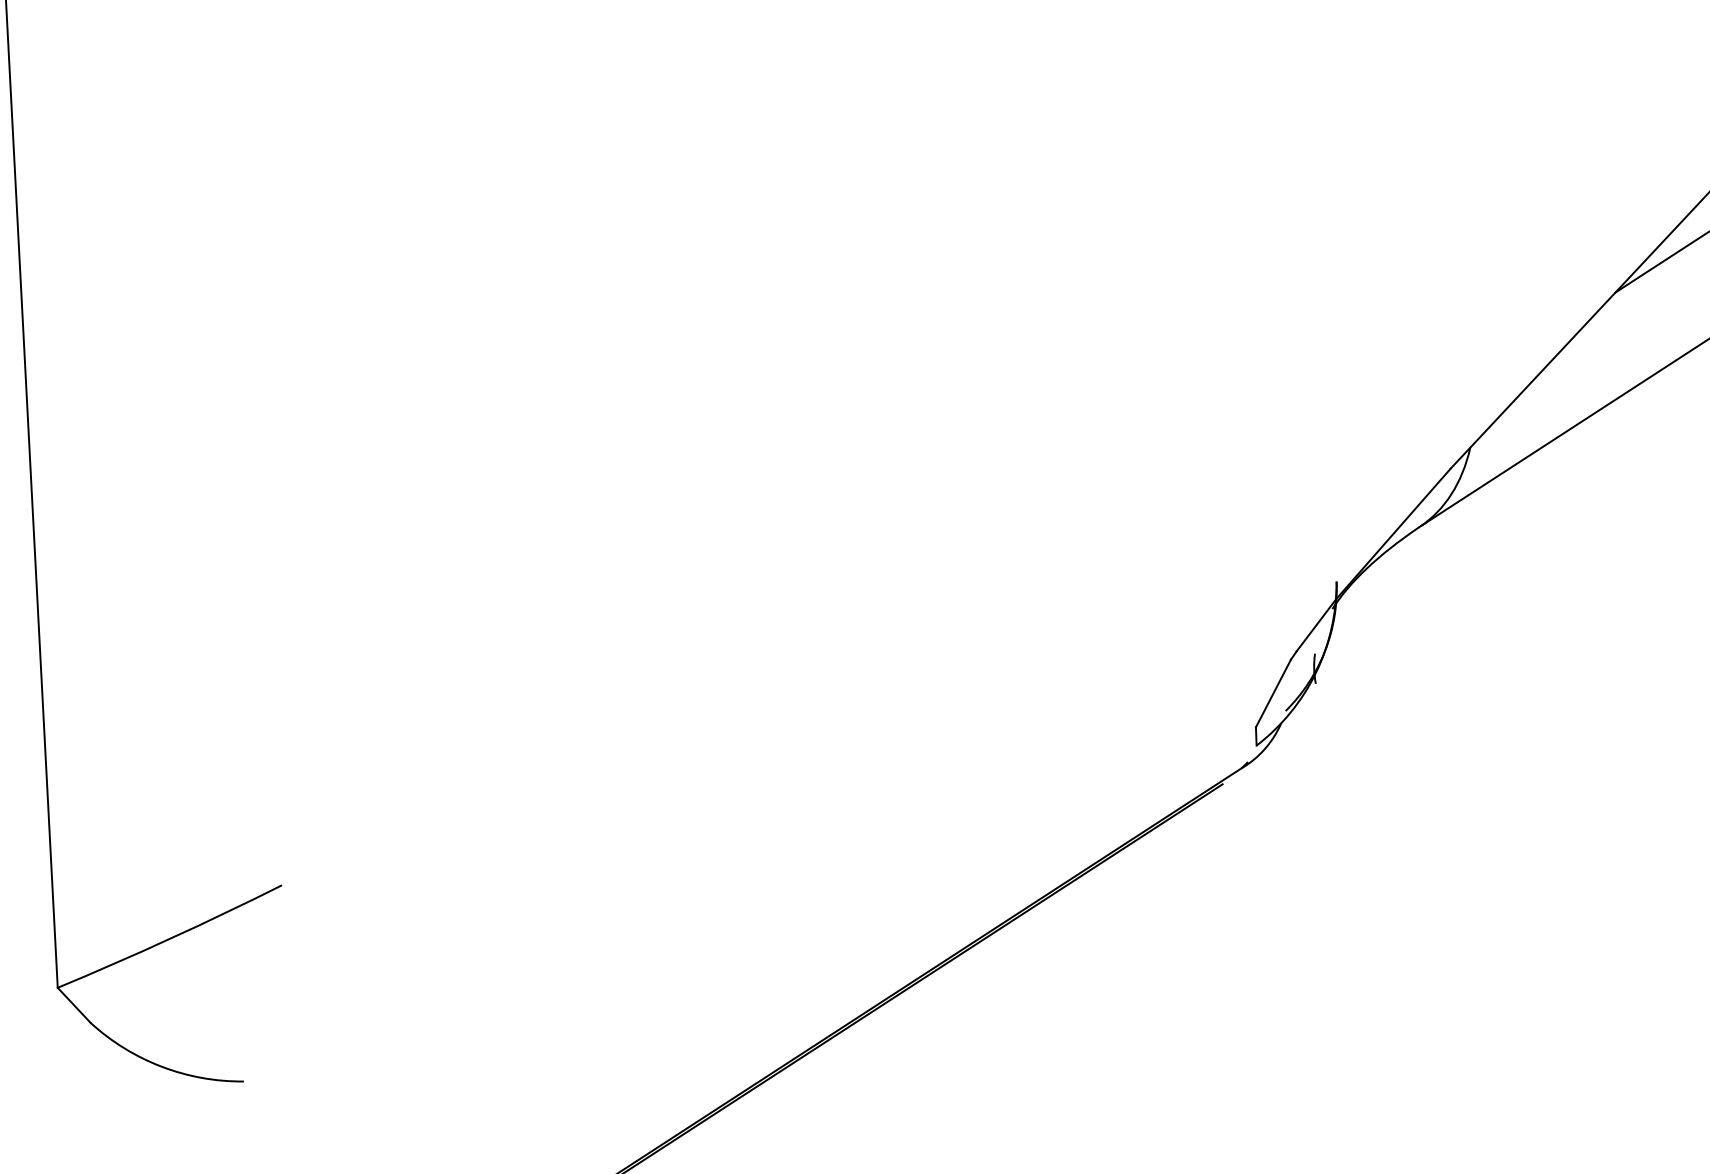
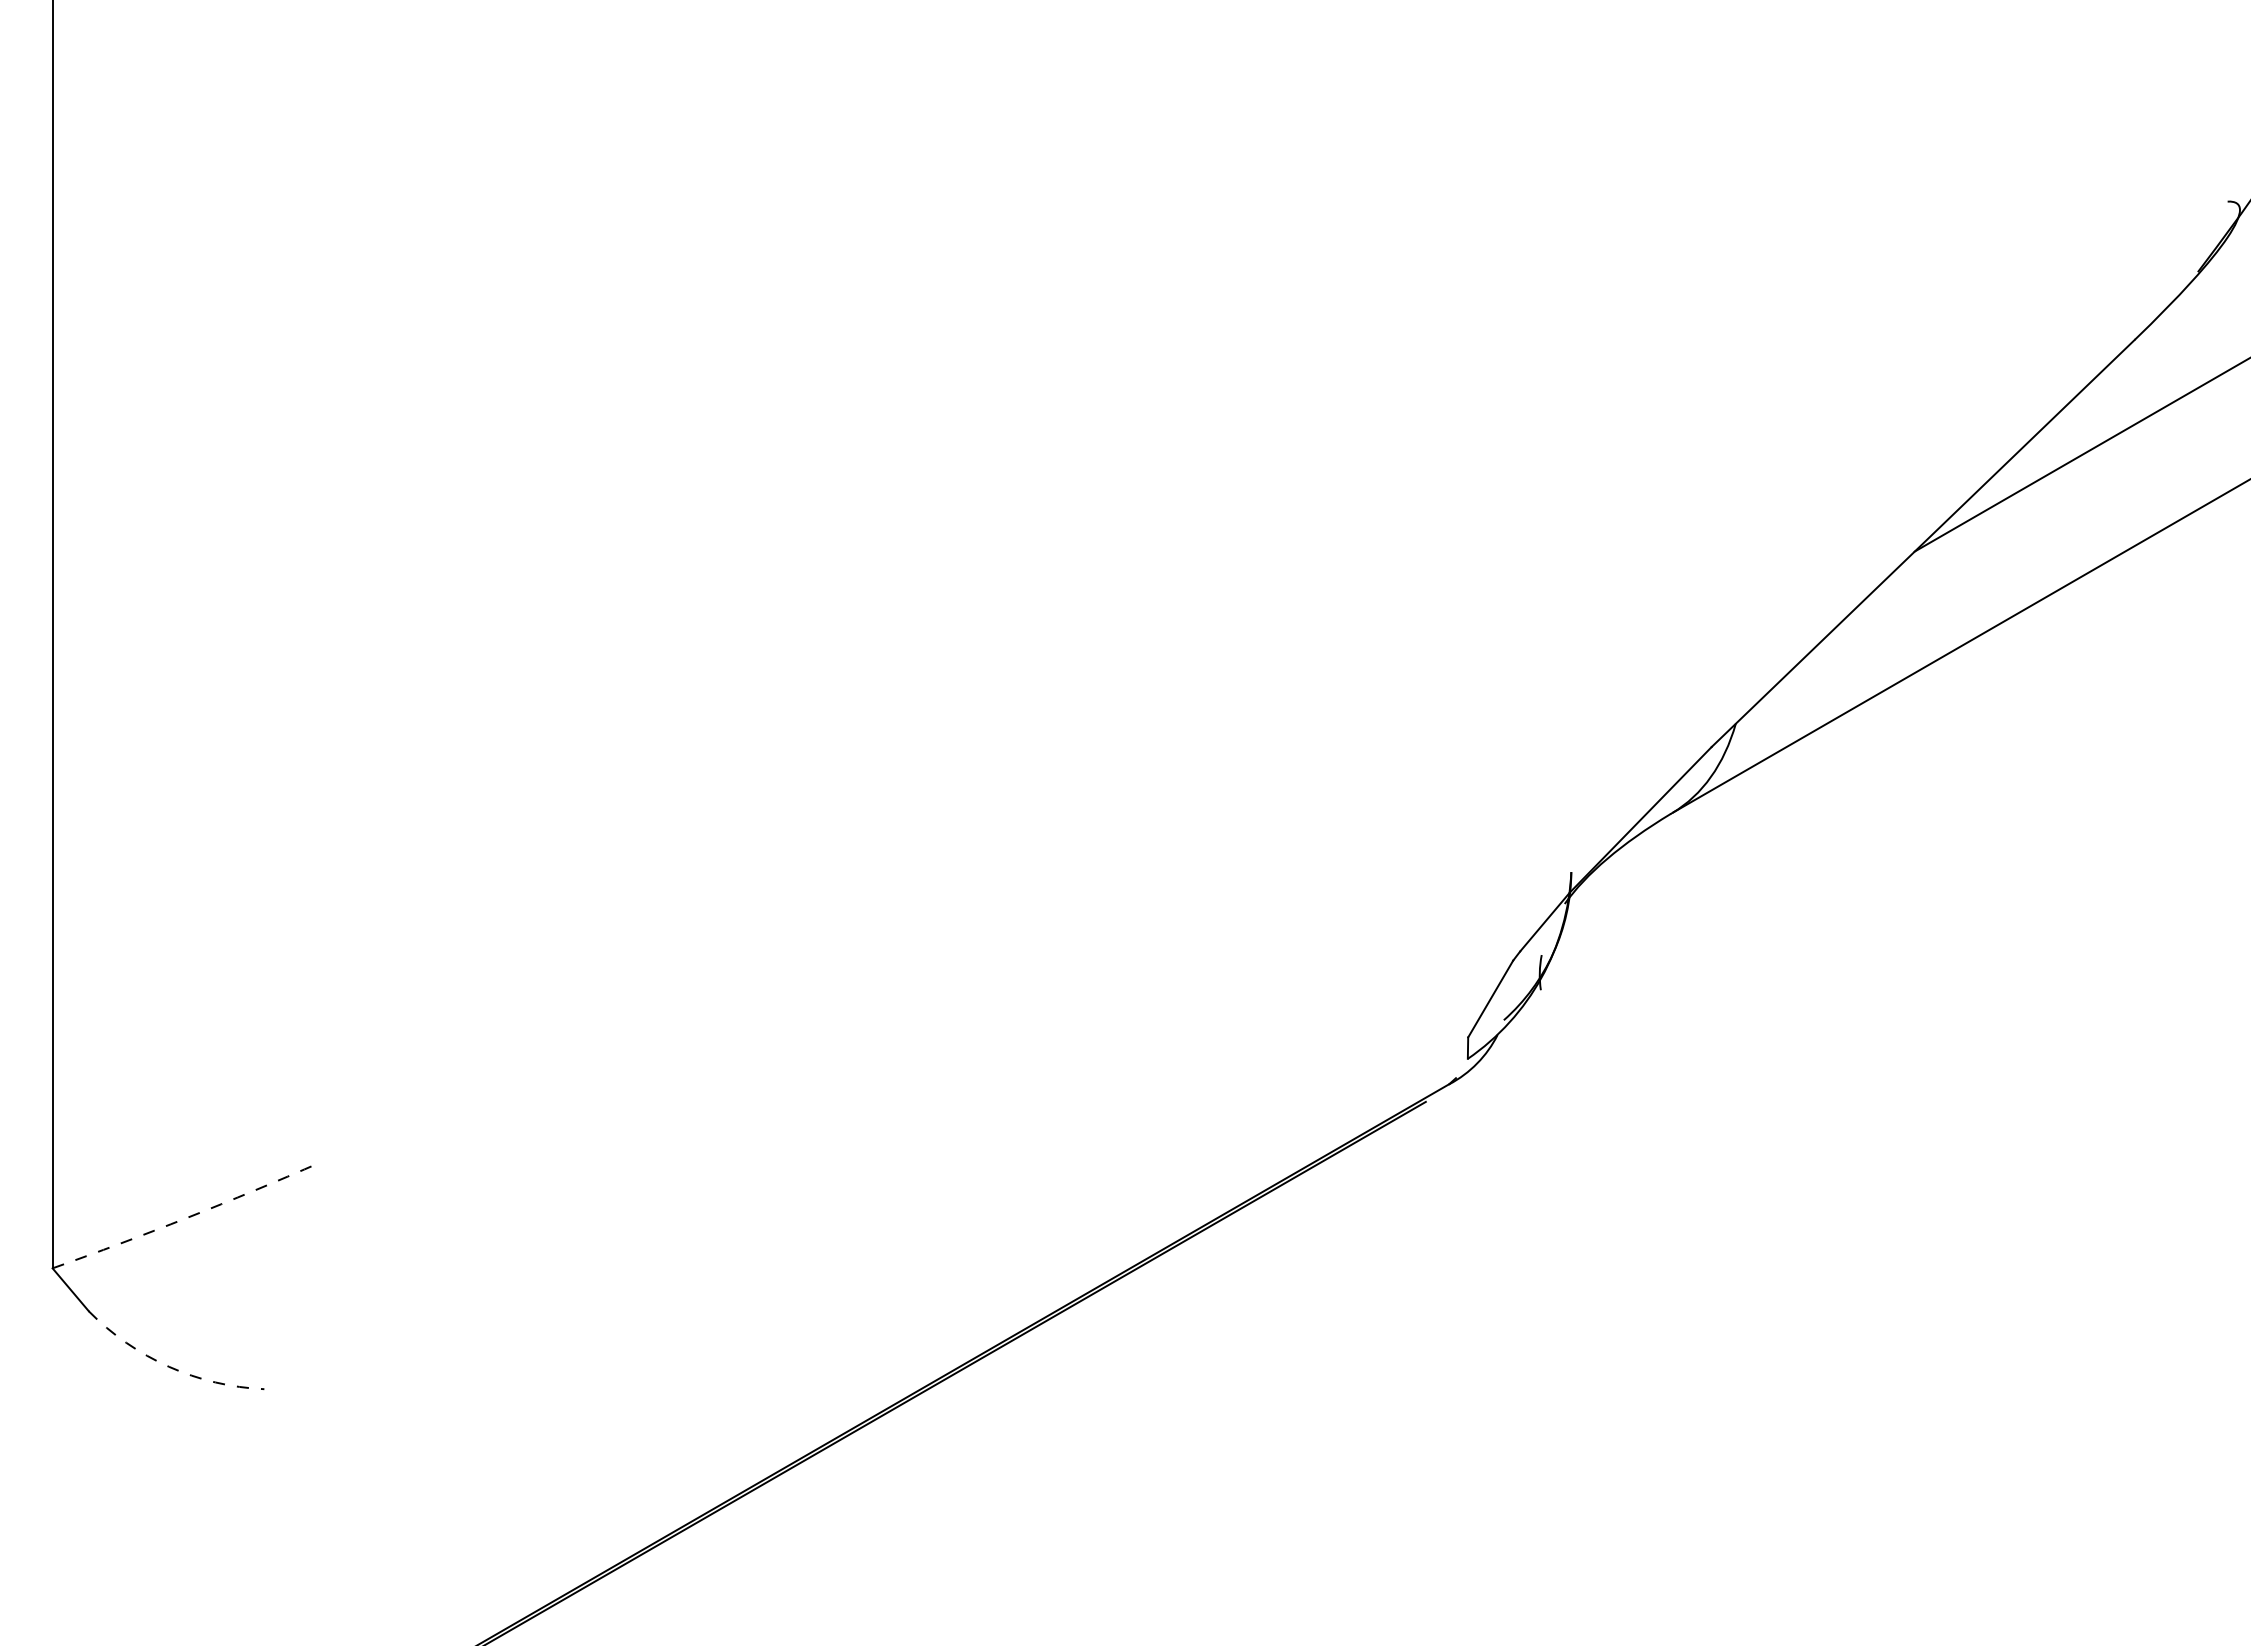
arc: (170, 938) -> (187, 1217), solid -> dashed
arc: (161, 1066) -> (169, 1366), solid -> dashed

